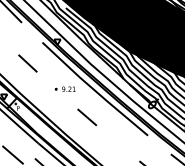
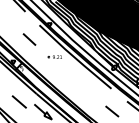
line: (86, 117) -> (69, 76), removed

